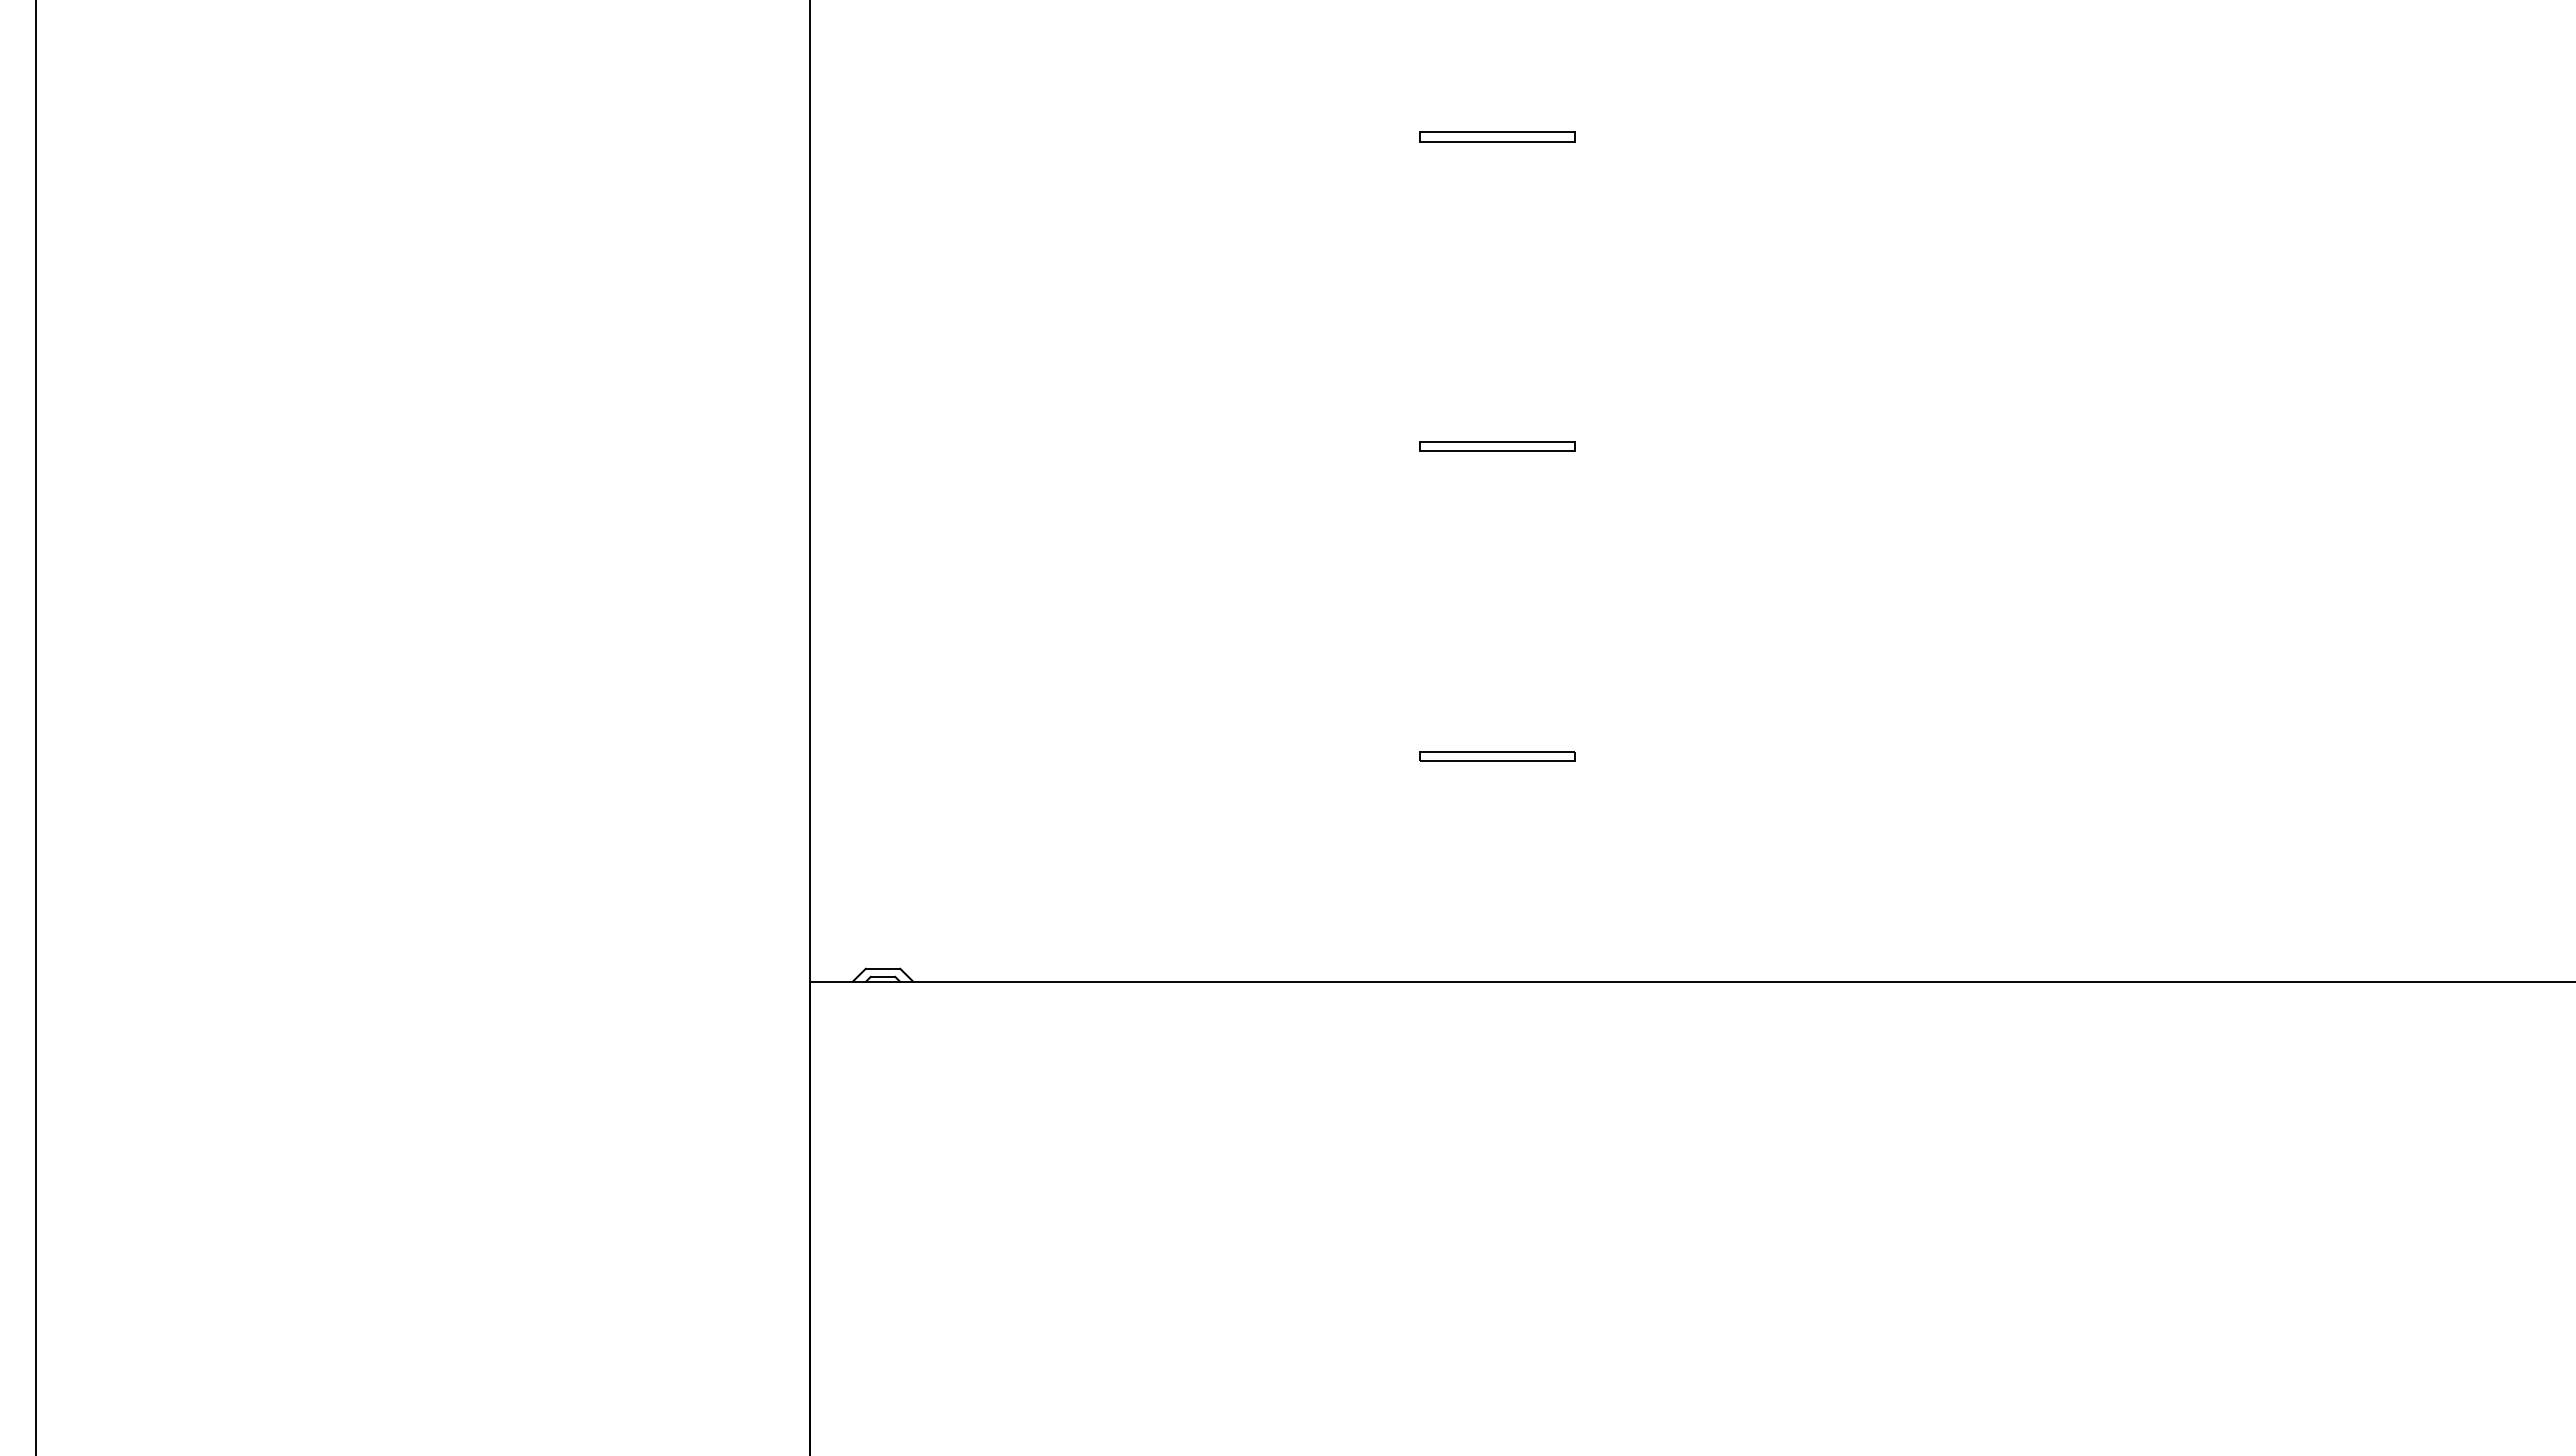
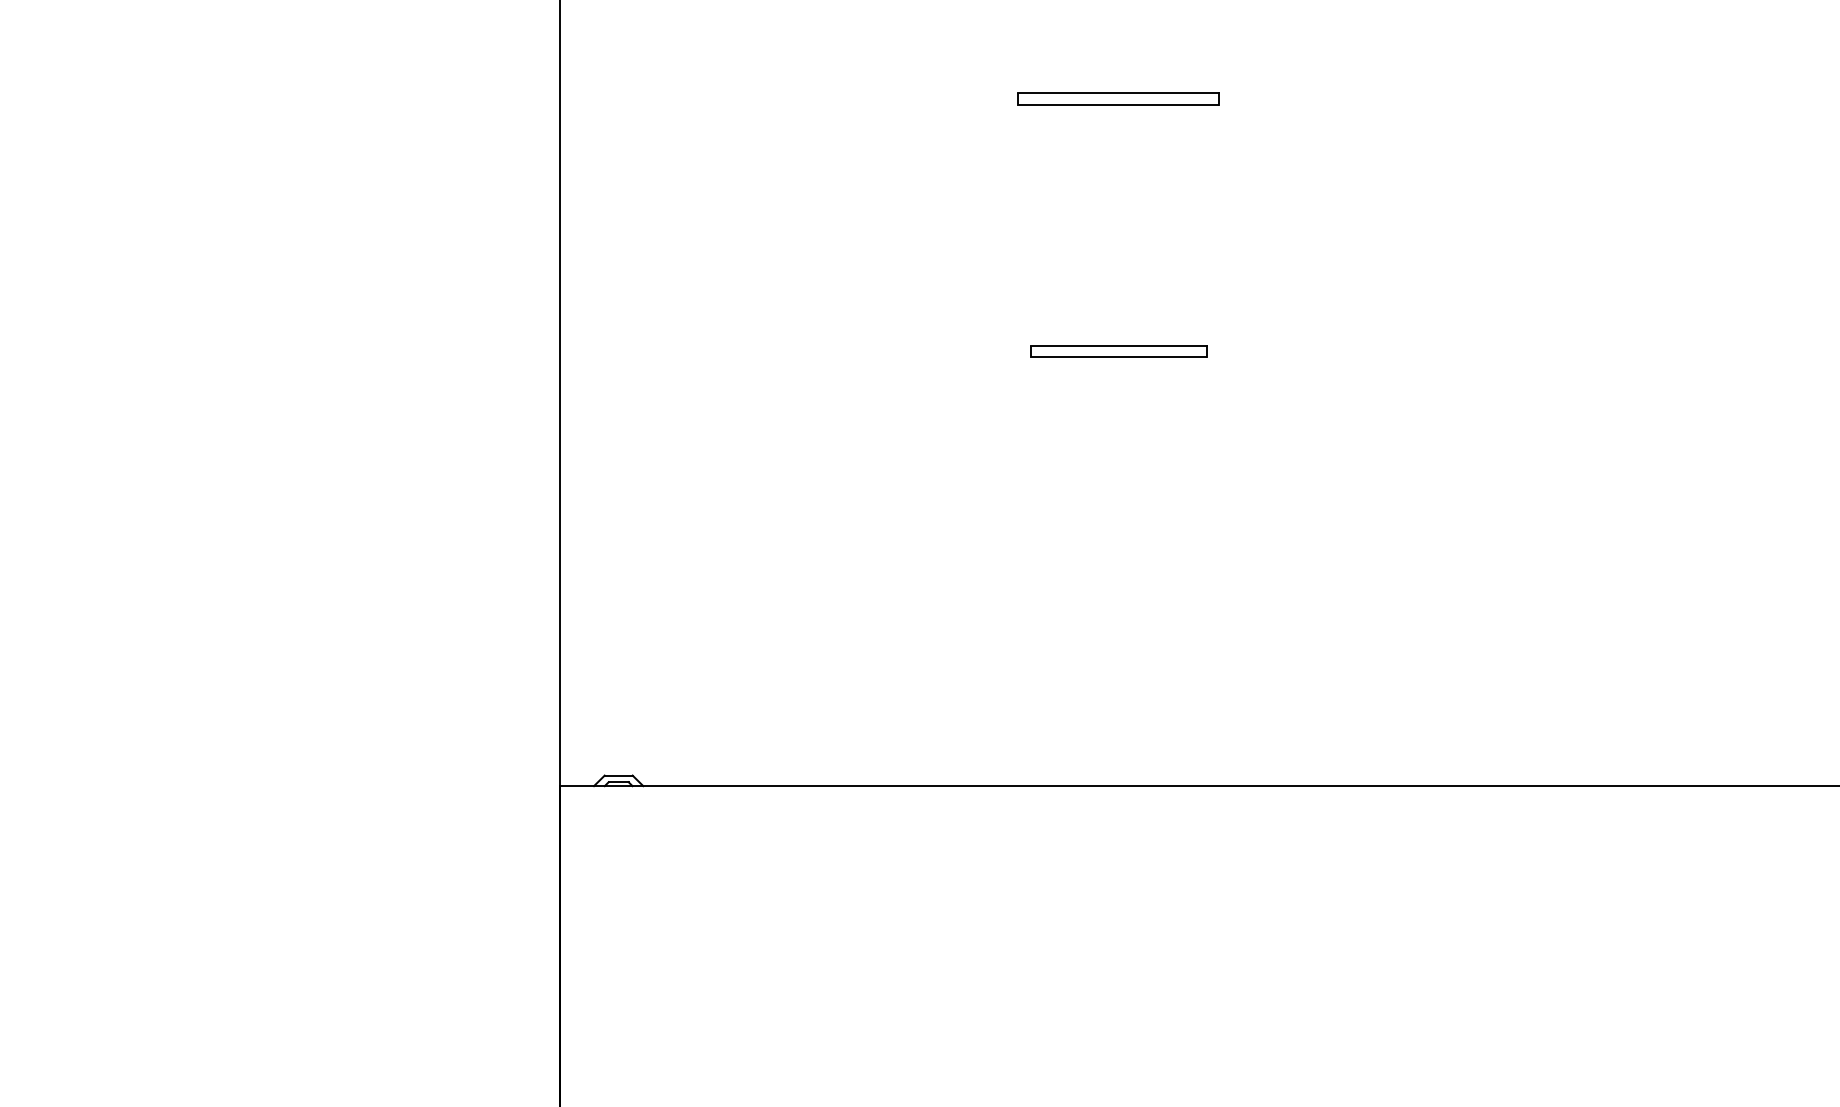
part: (1497, 136) -> (1118, 98), size x1.6
part: (1497, 446) -> (1118, 350), size x1.4
part: (1497, 756) -> (1118, 602), removed

